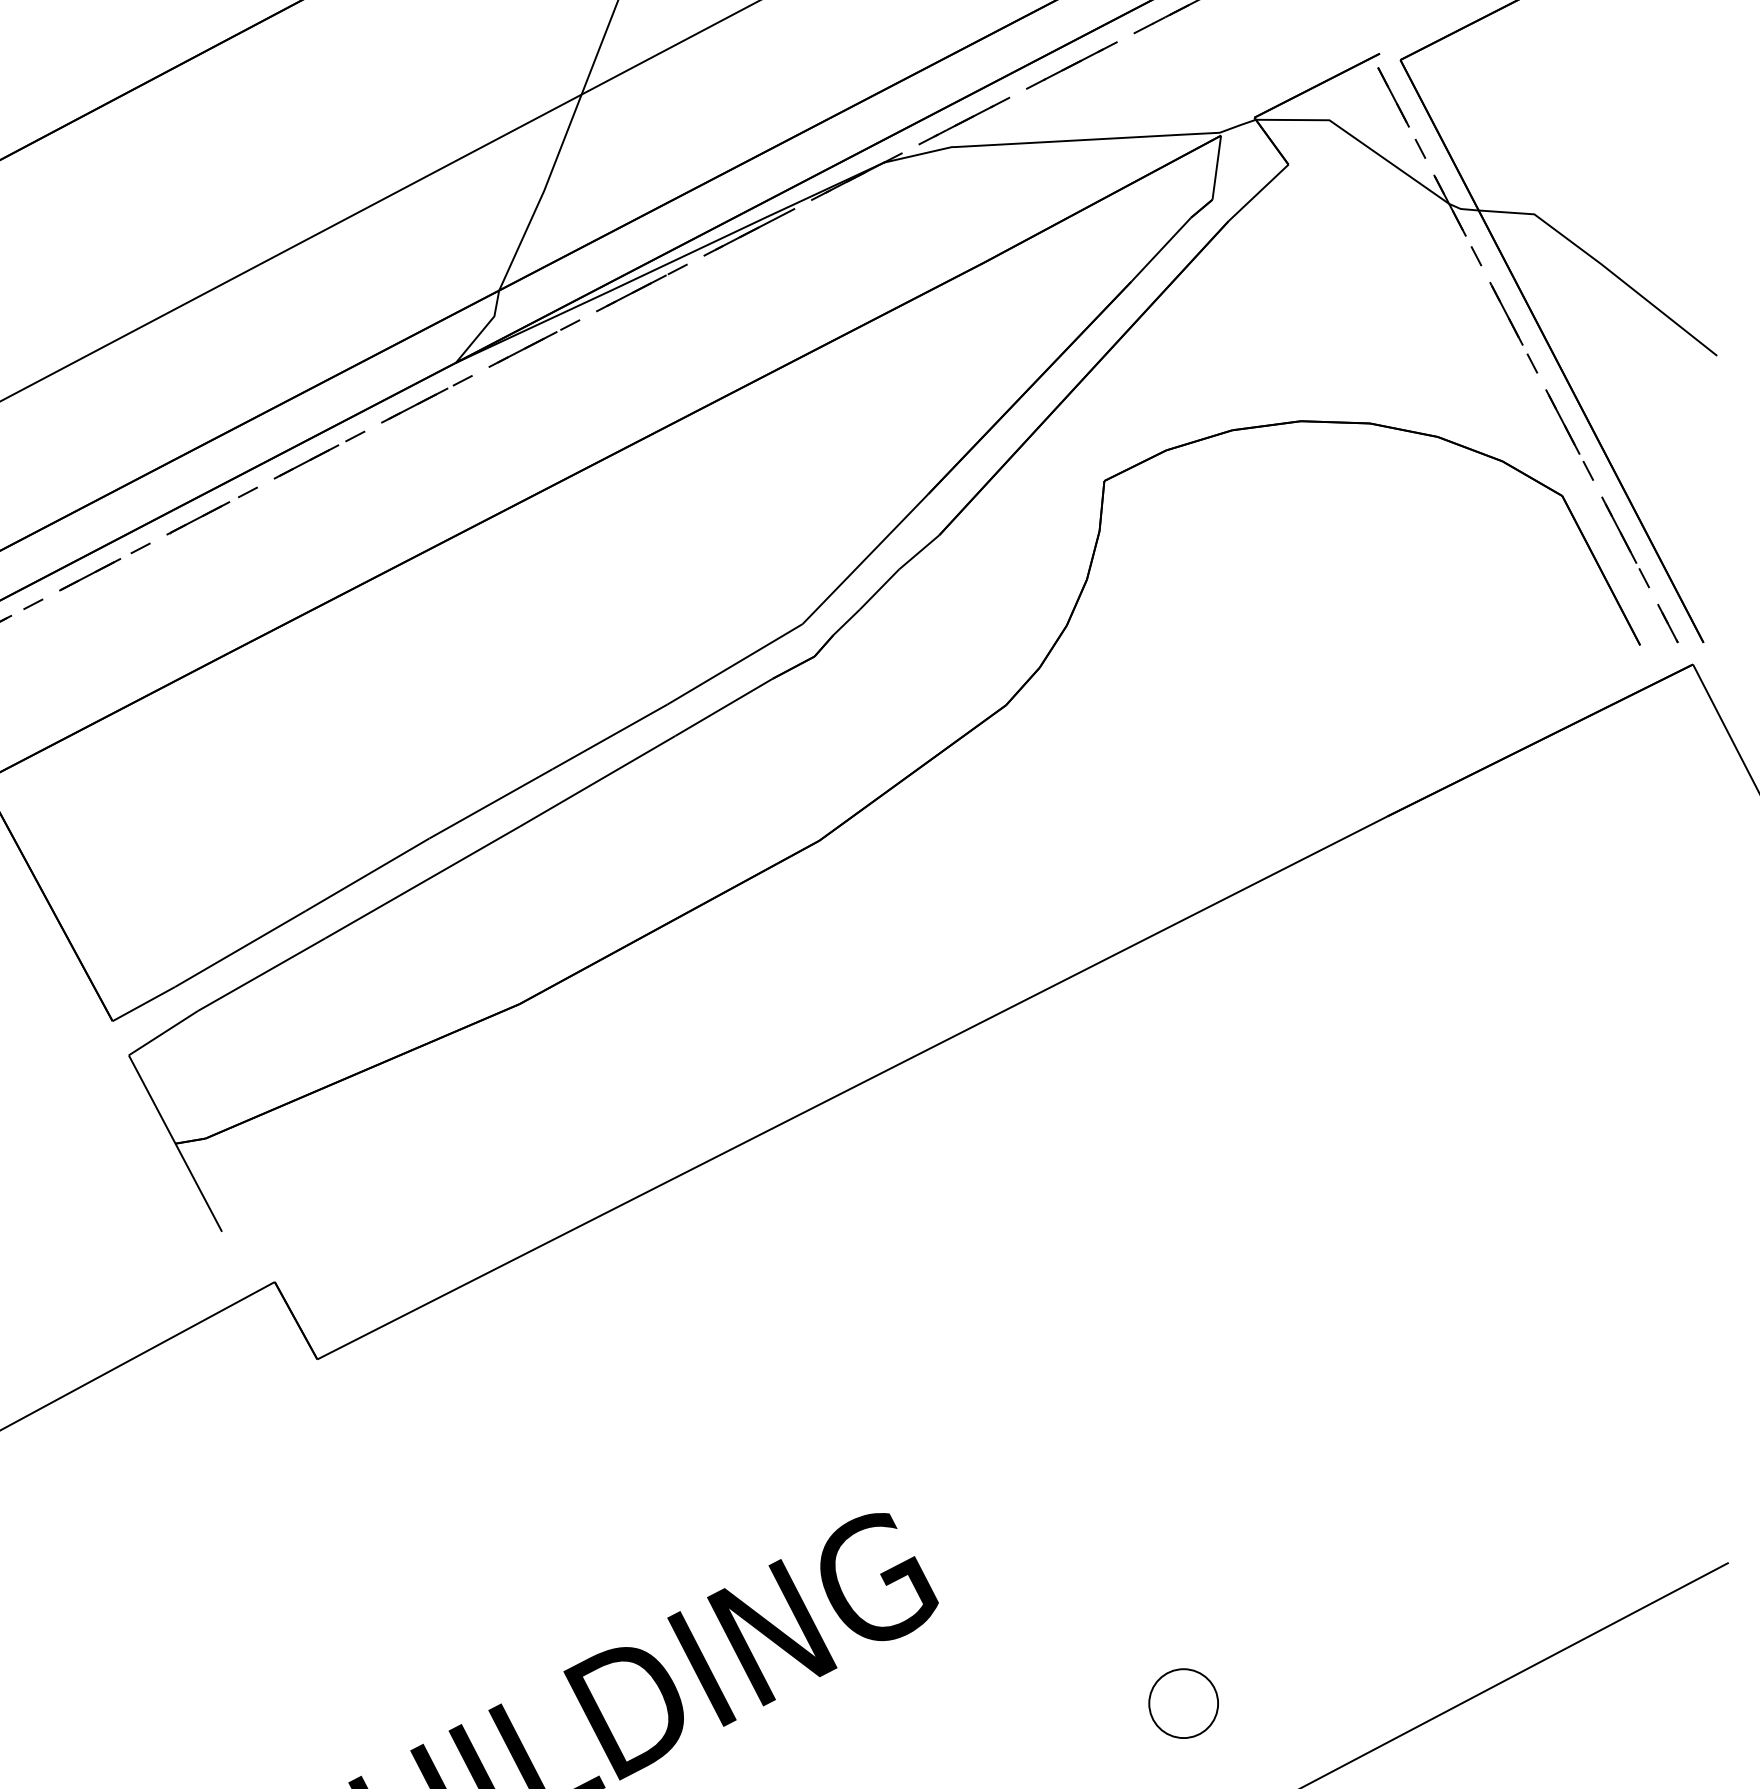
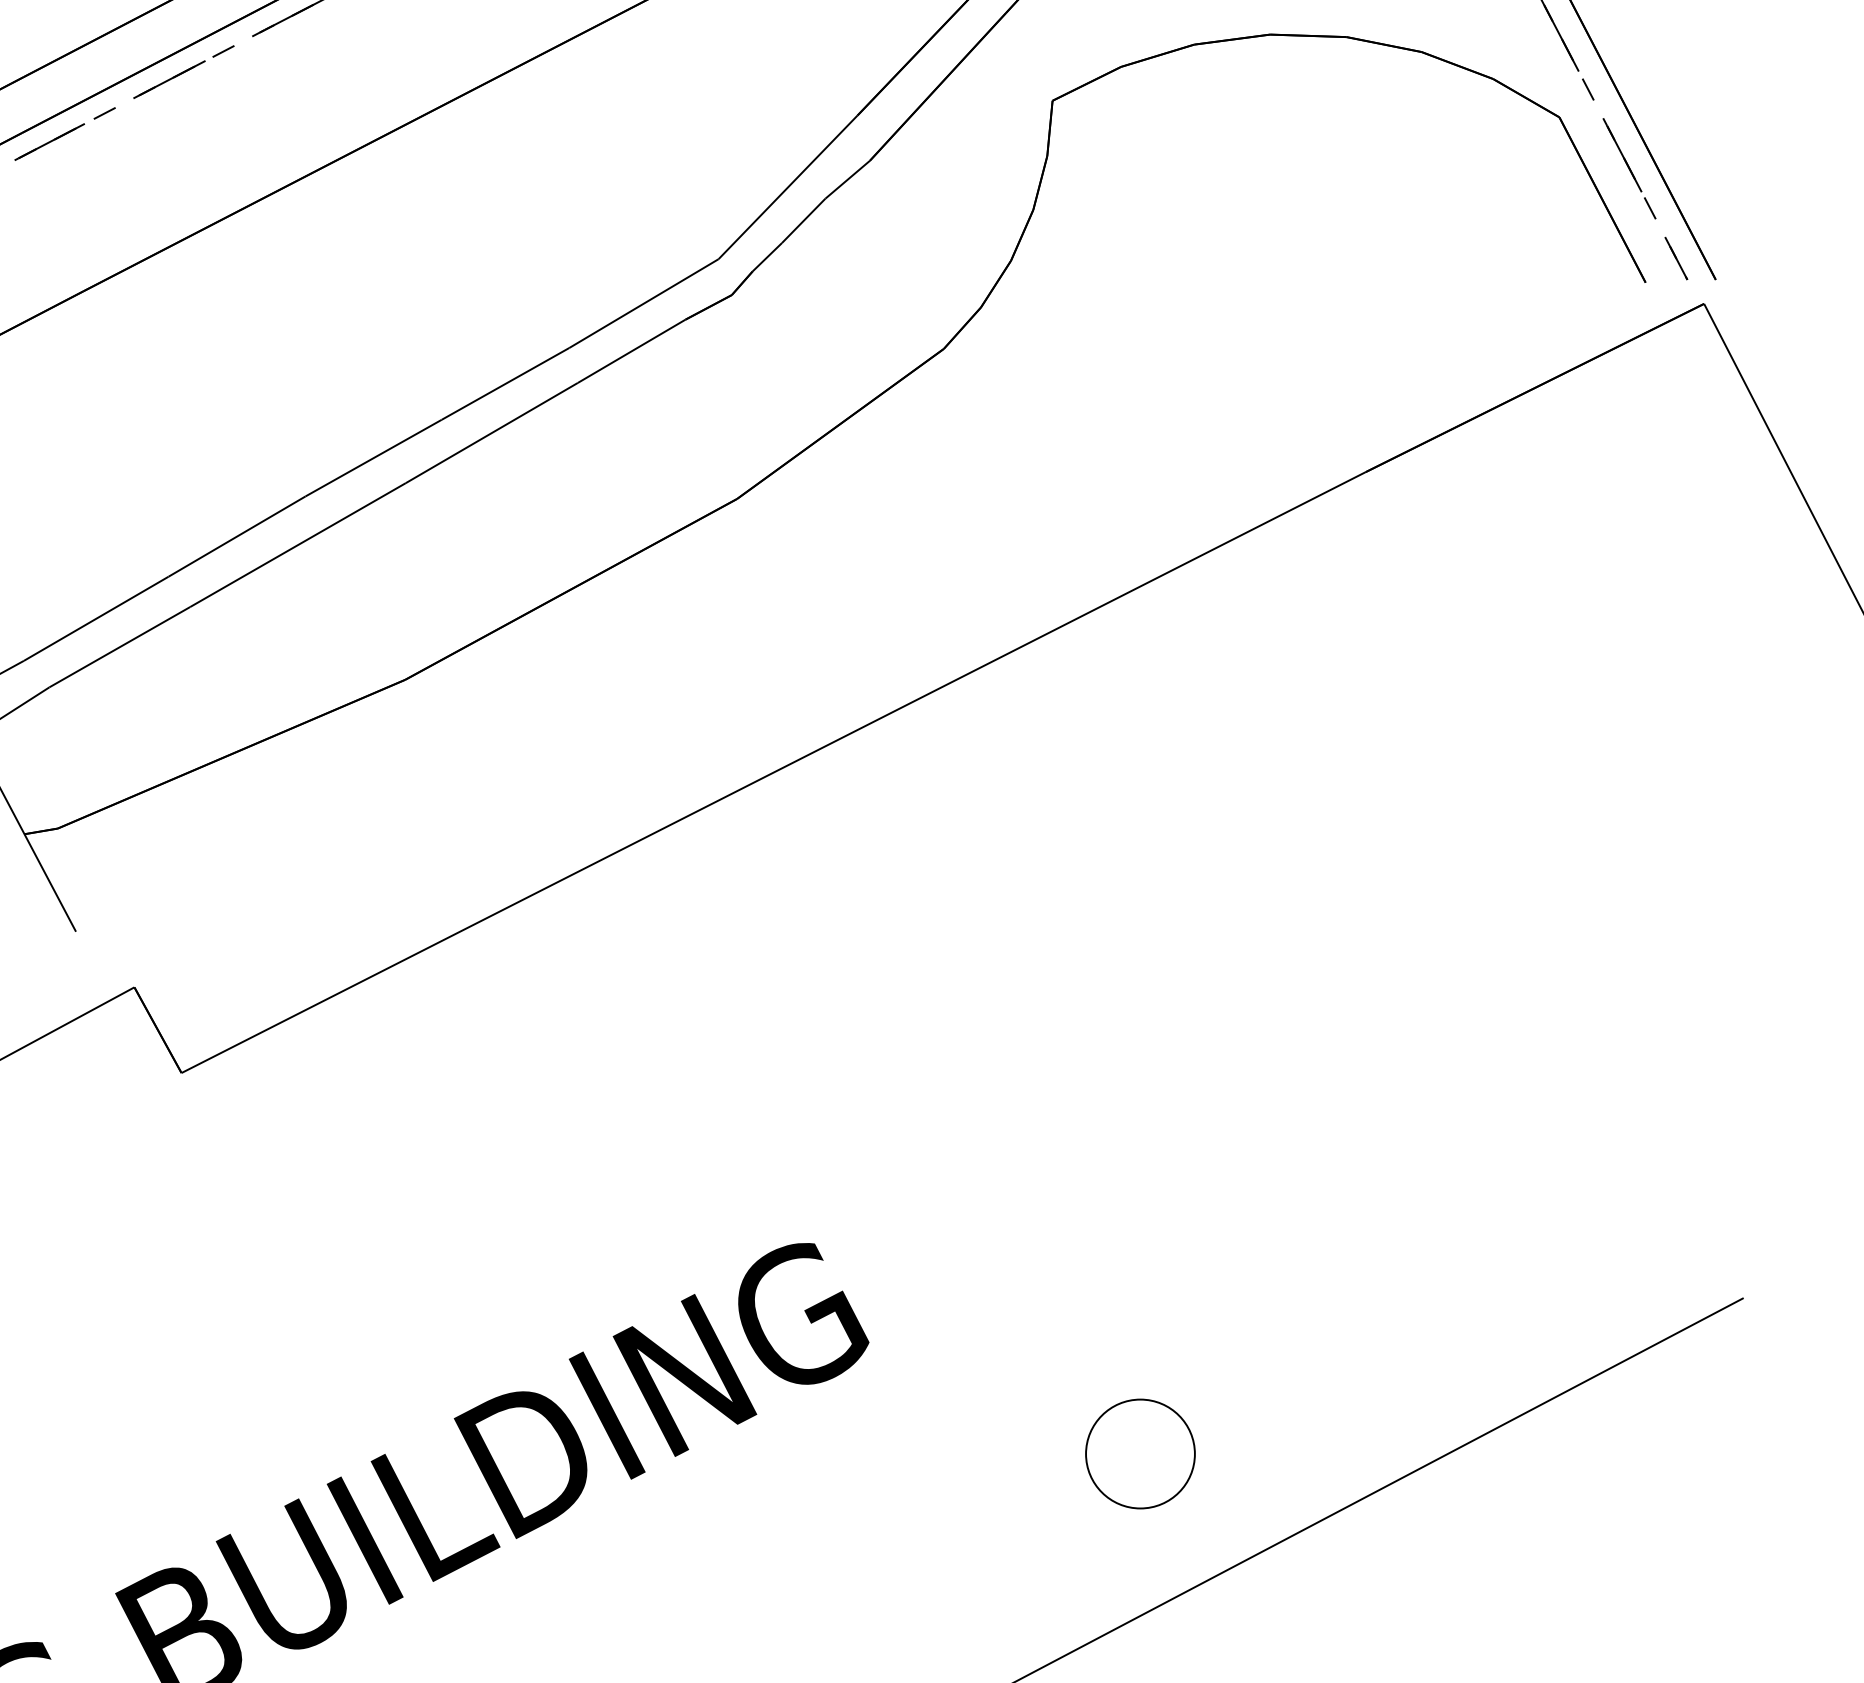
part: (1183, 1703) -> (1140, 1453), size x1.43

